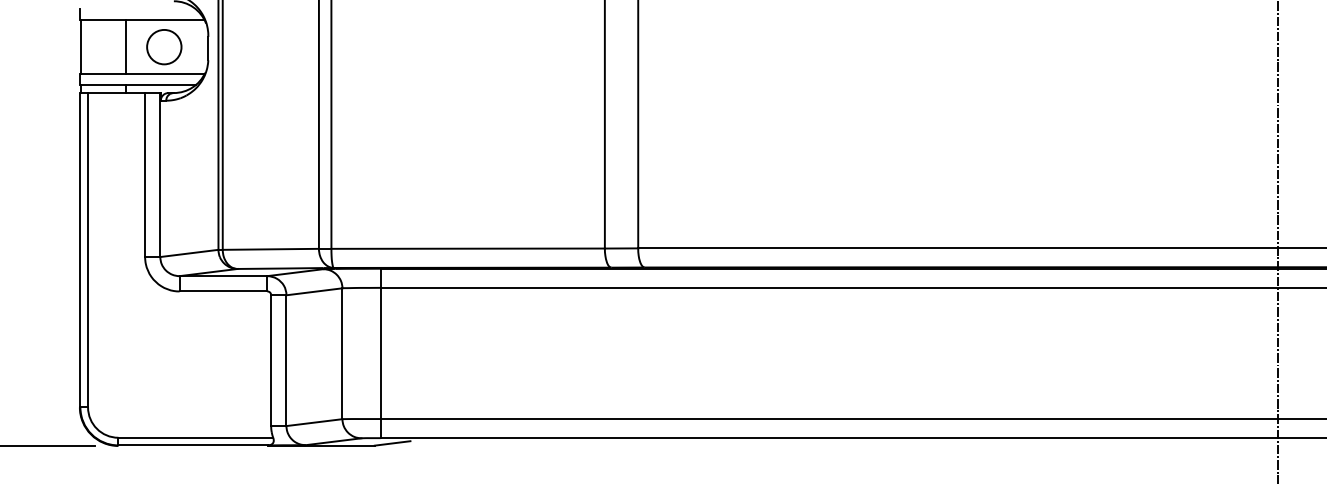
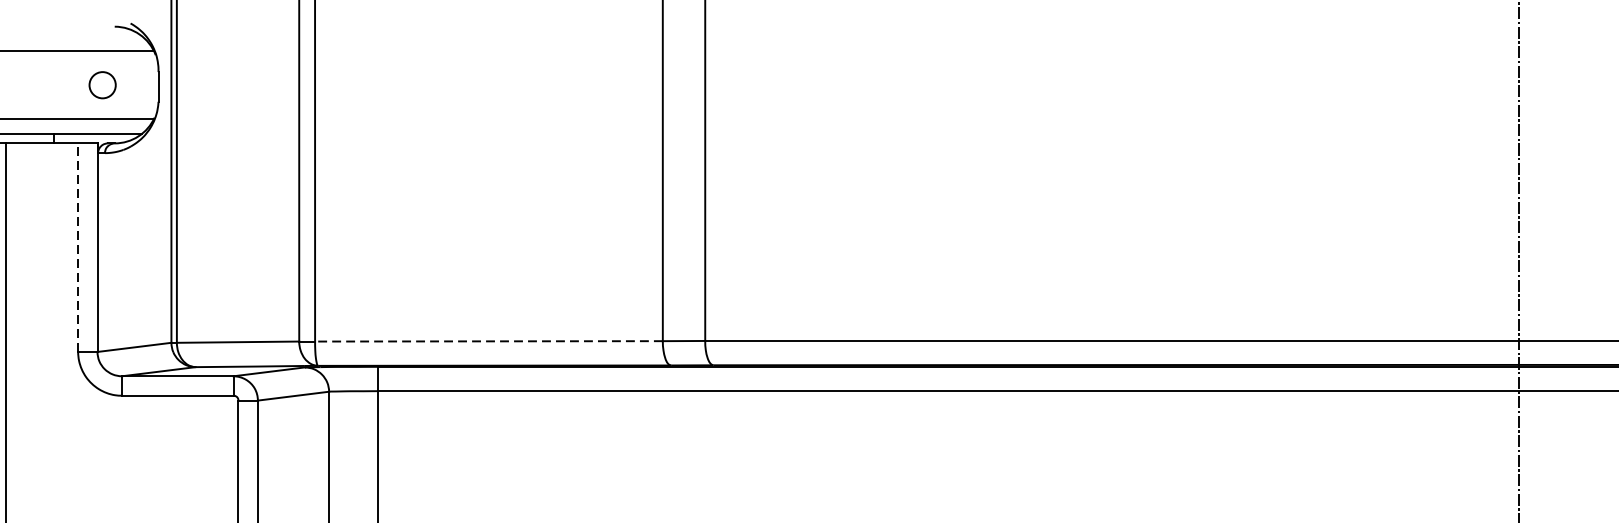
line: (126, 46) -> (54, 84), removed
circle: (164, 47) -> (102, 85), size x0.6
line: (145, 175) -> (78, 248), solid -> dashed
line: (468, 248) -> (489, 341), solid -> dashed

